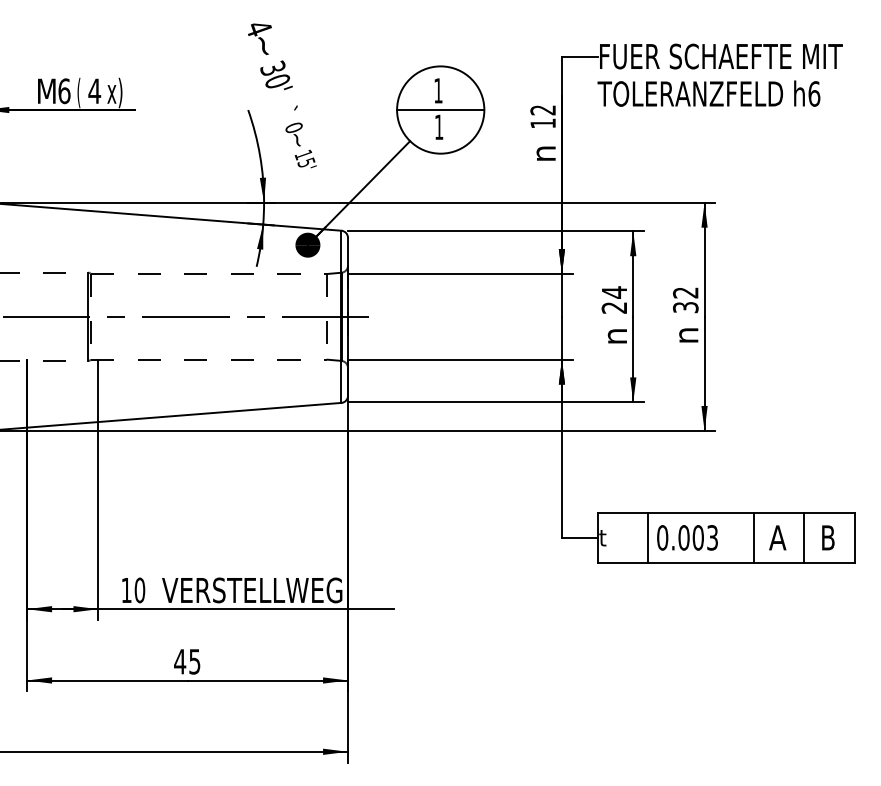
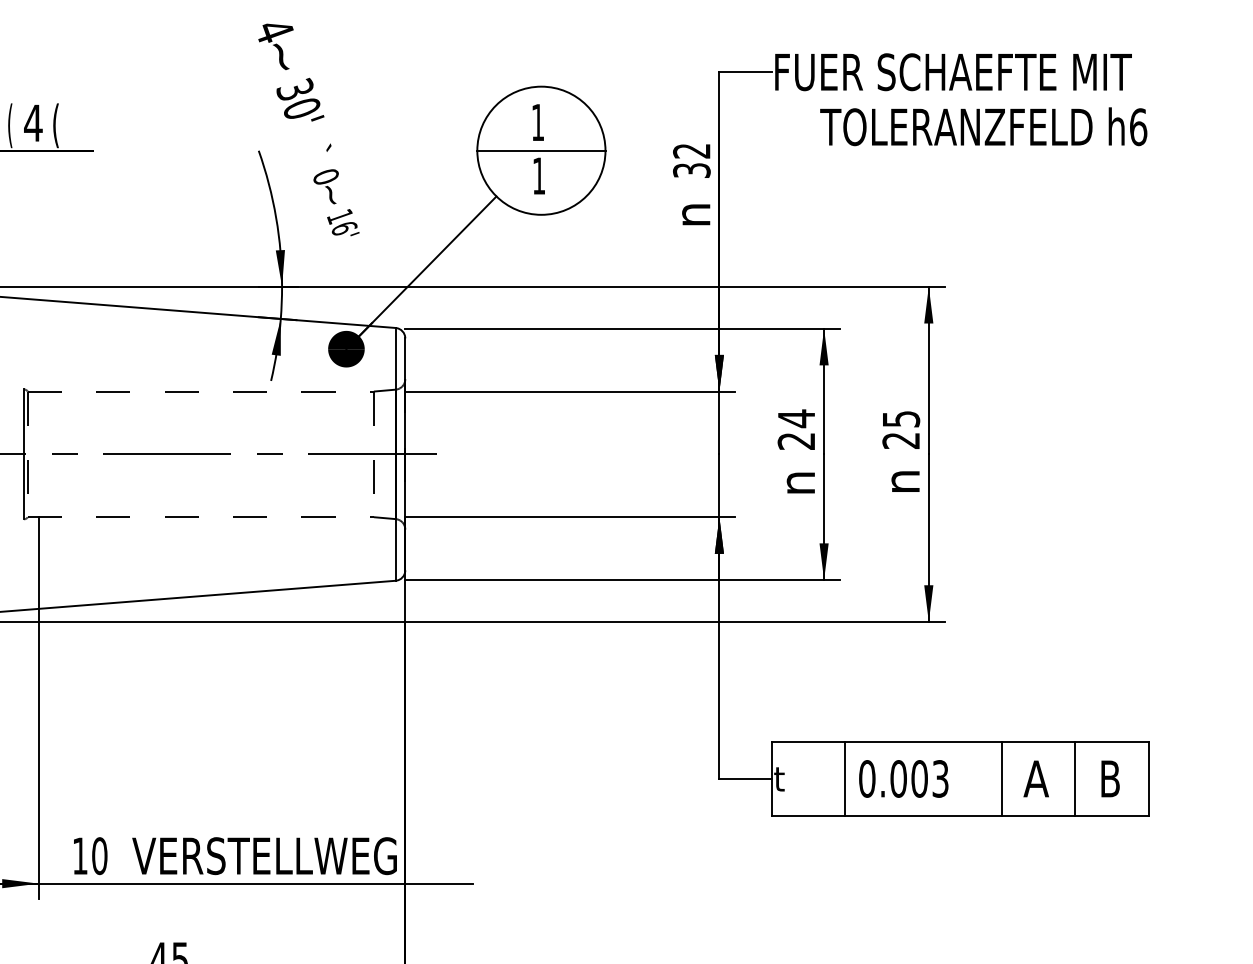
text: (114, 92) -> (62, 124), x) -> (
text: (708, 93) -> (983, 126), moved
text: (543, 123) -> (692, 170), 12 -> 32
text: (306, 162) -> (344, 227), 15' -> 16'
text: (685, 300) -> (900, 430), 32 -> 25

